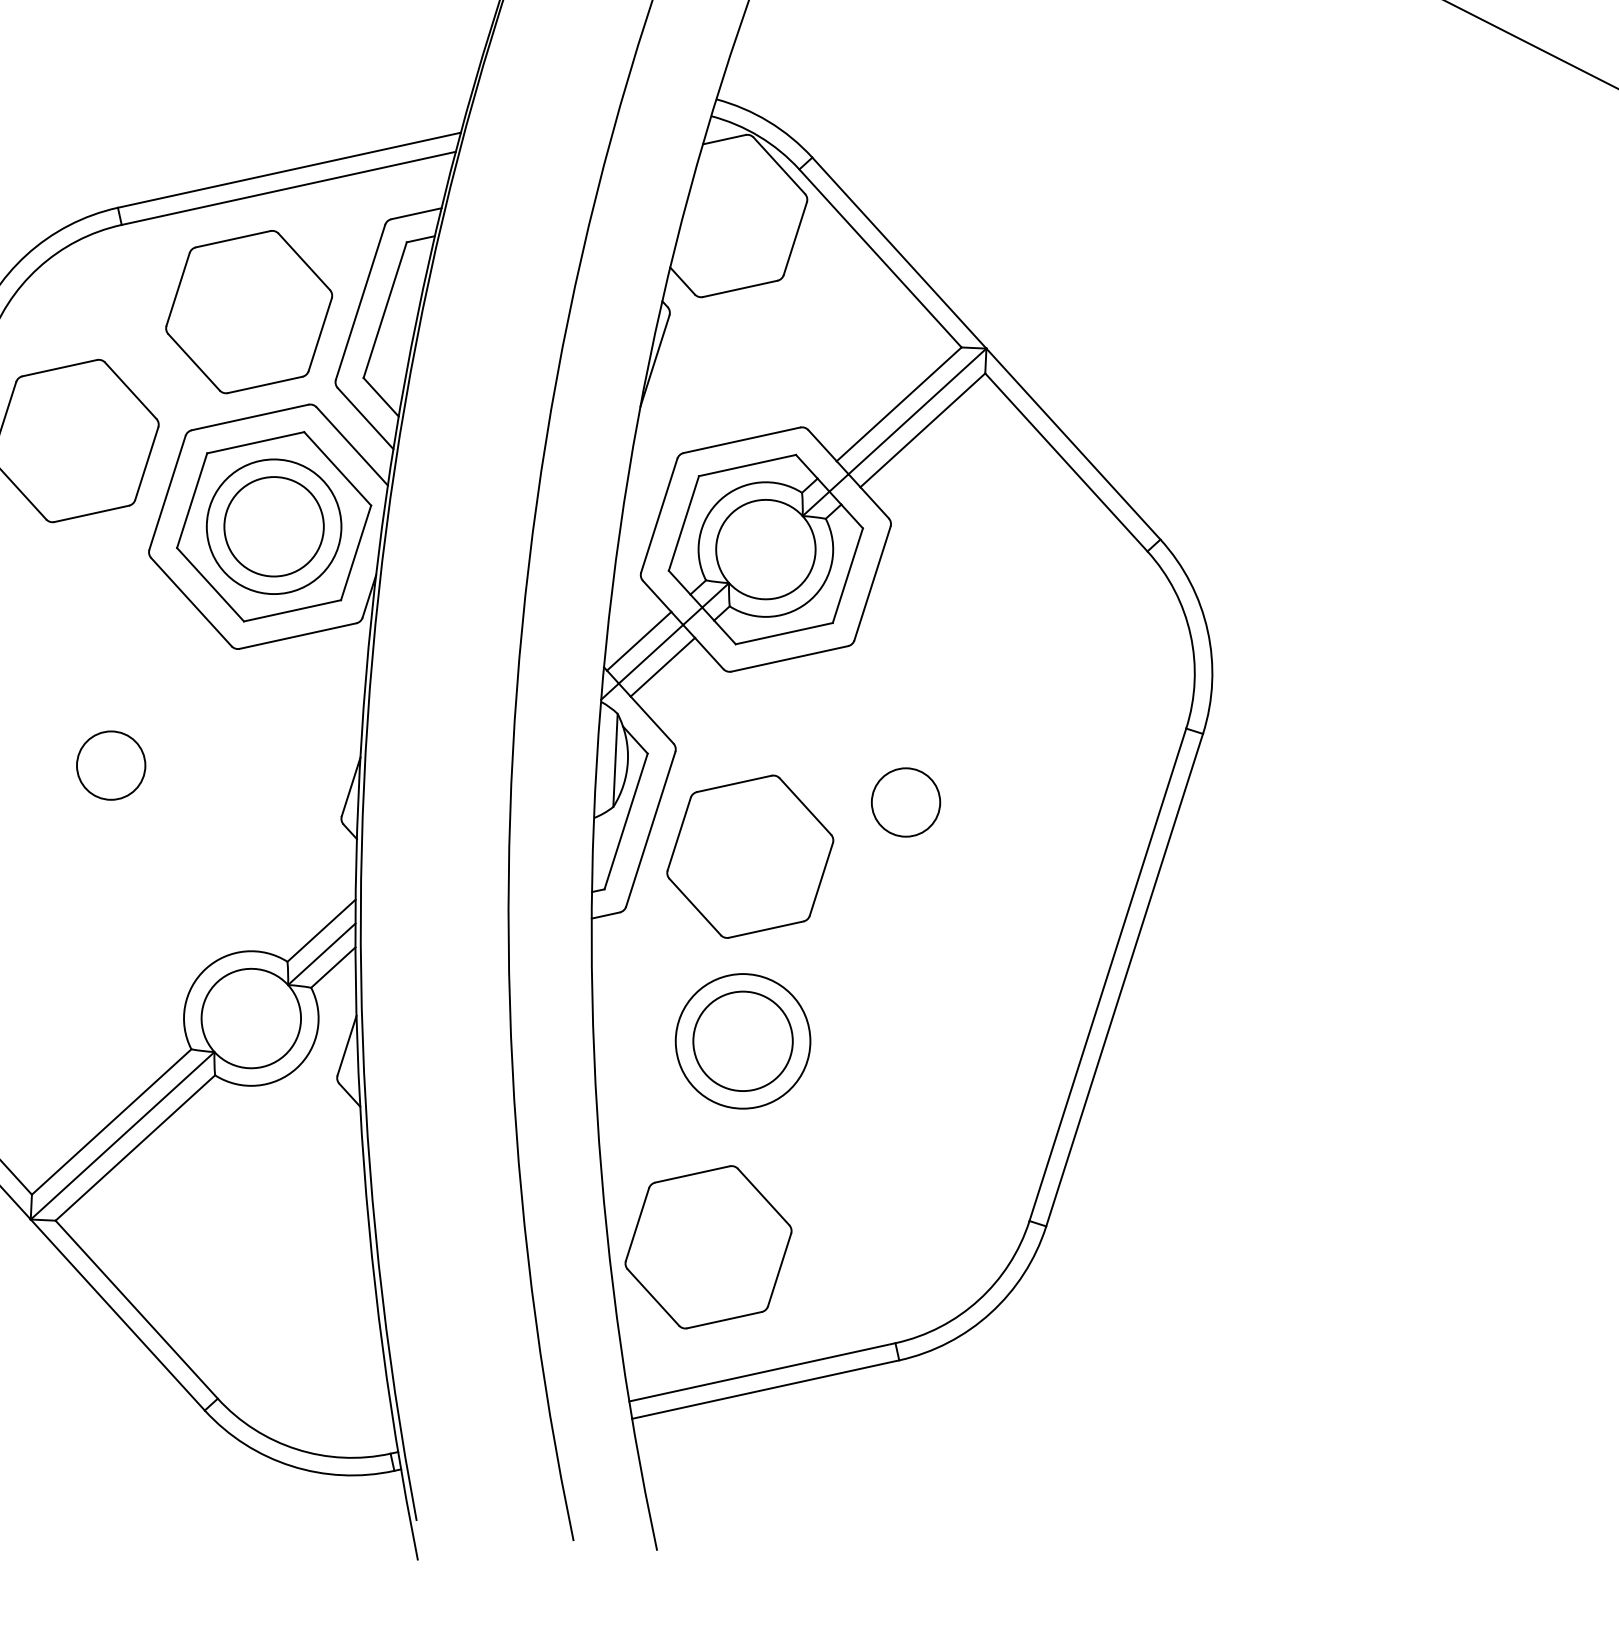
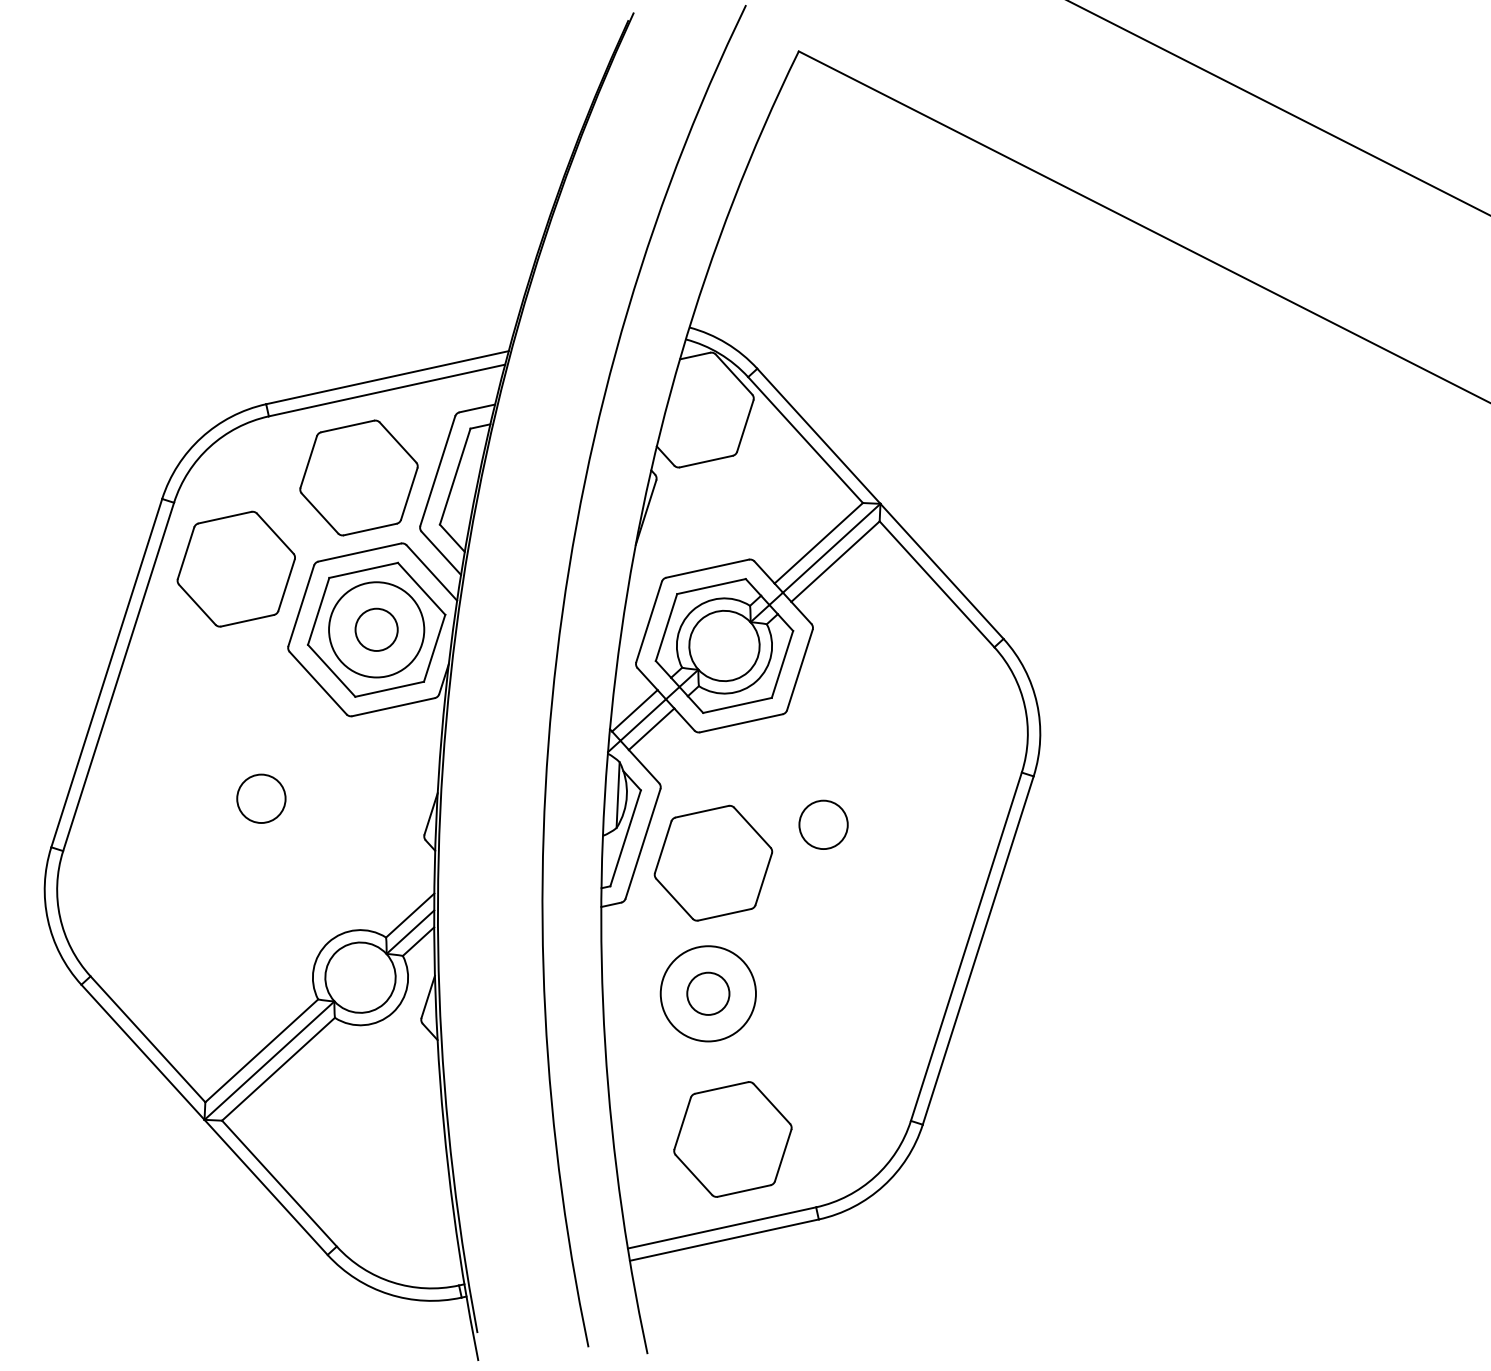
circle: (273, 526) -> (376, 629), size x0.6
circle: (743, 1040) -> (708, 993), size x0.6
part: (707, 1247) -> (732, 1139), moved

